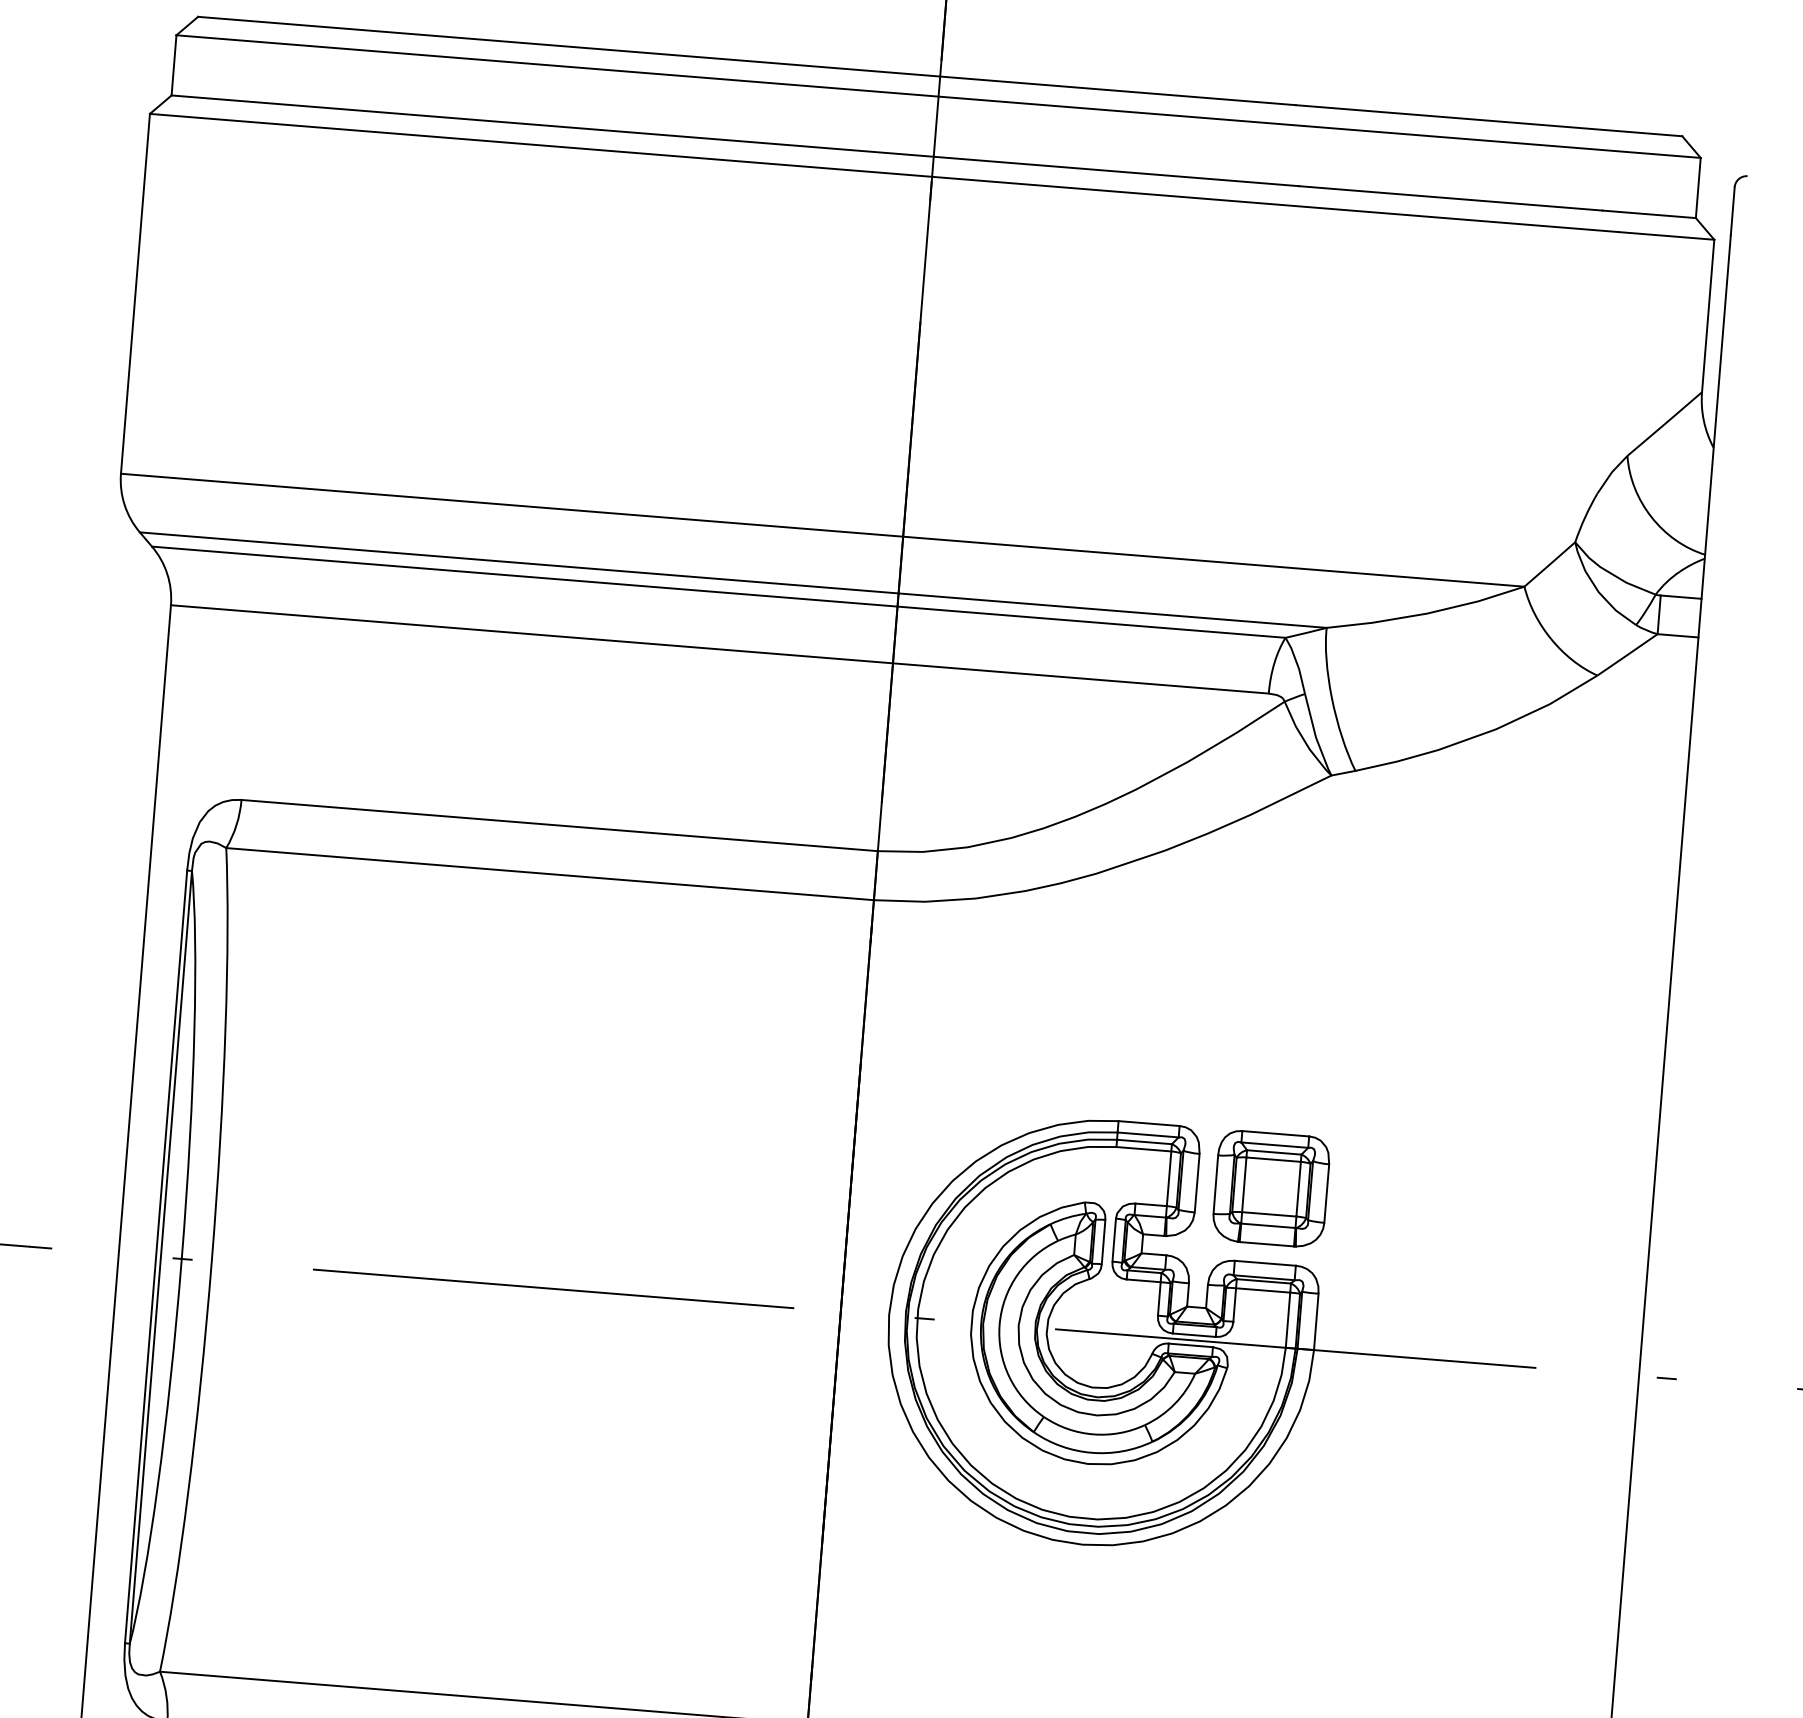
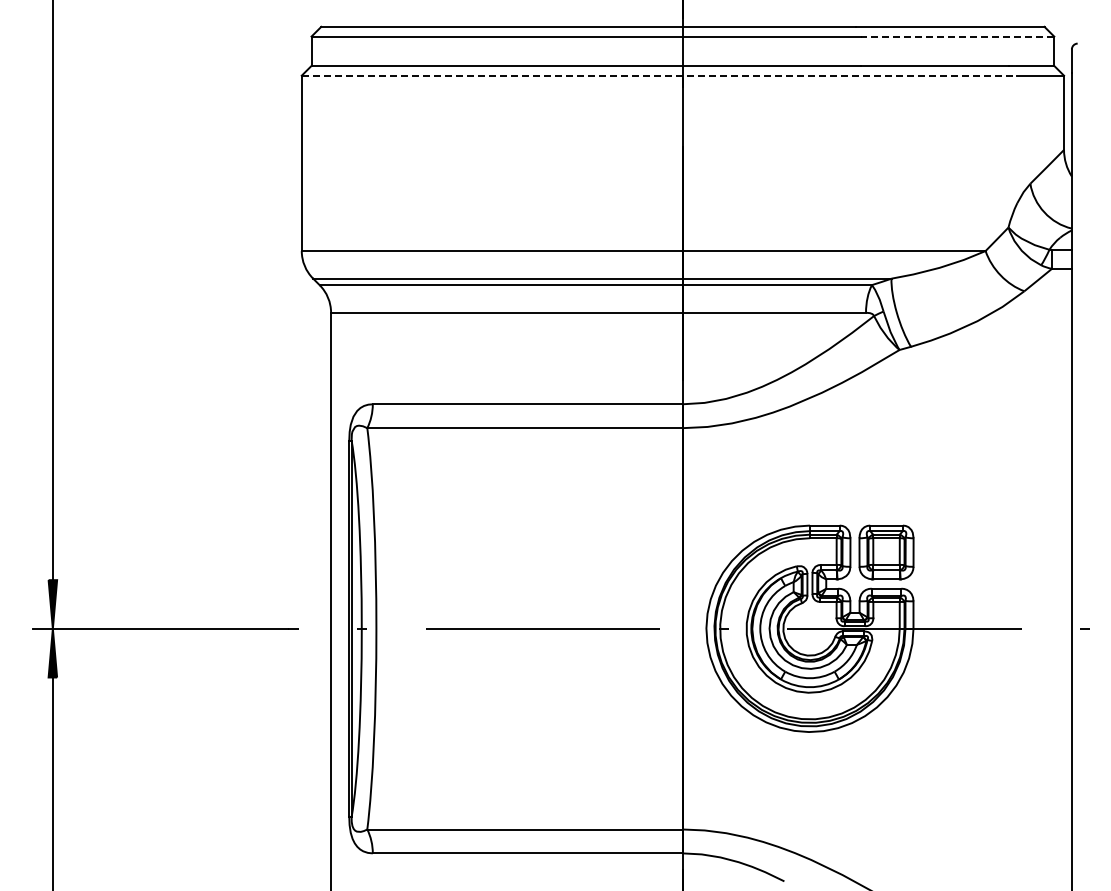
line: (1502, 141) -> (957, 36), solid -> dashed
line: (884, 172) -> (659, 75), solid -> dashed

